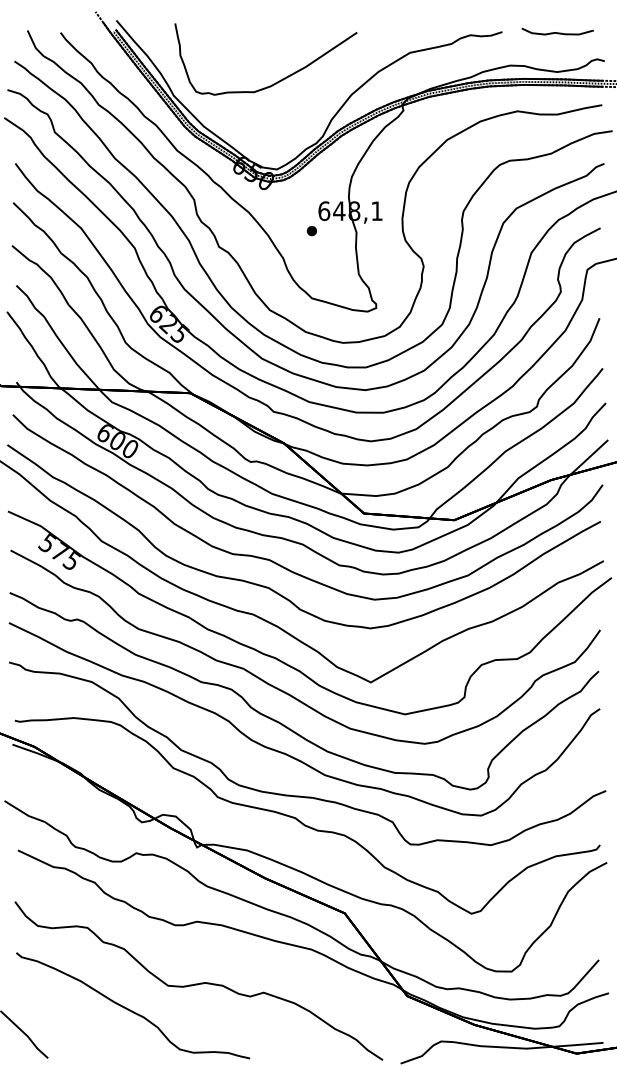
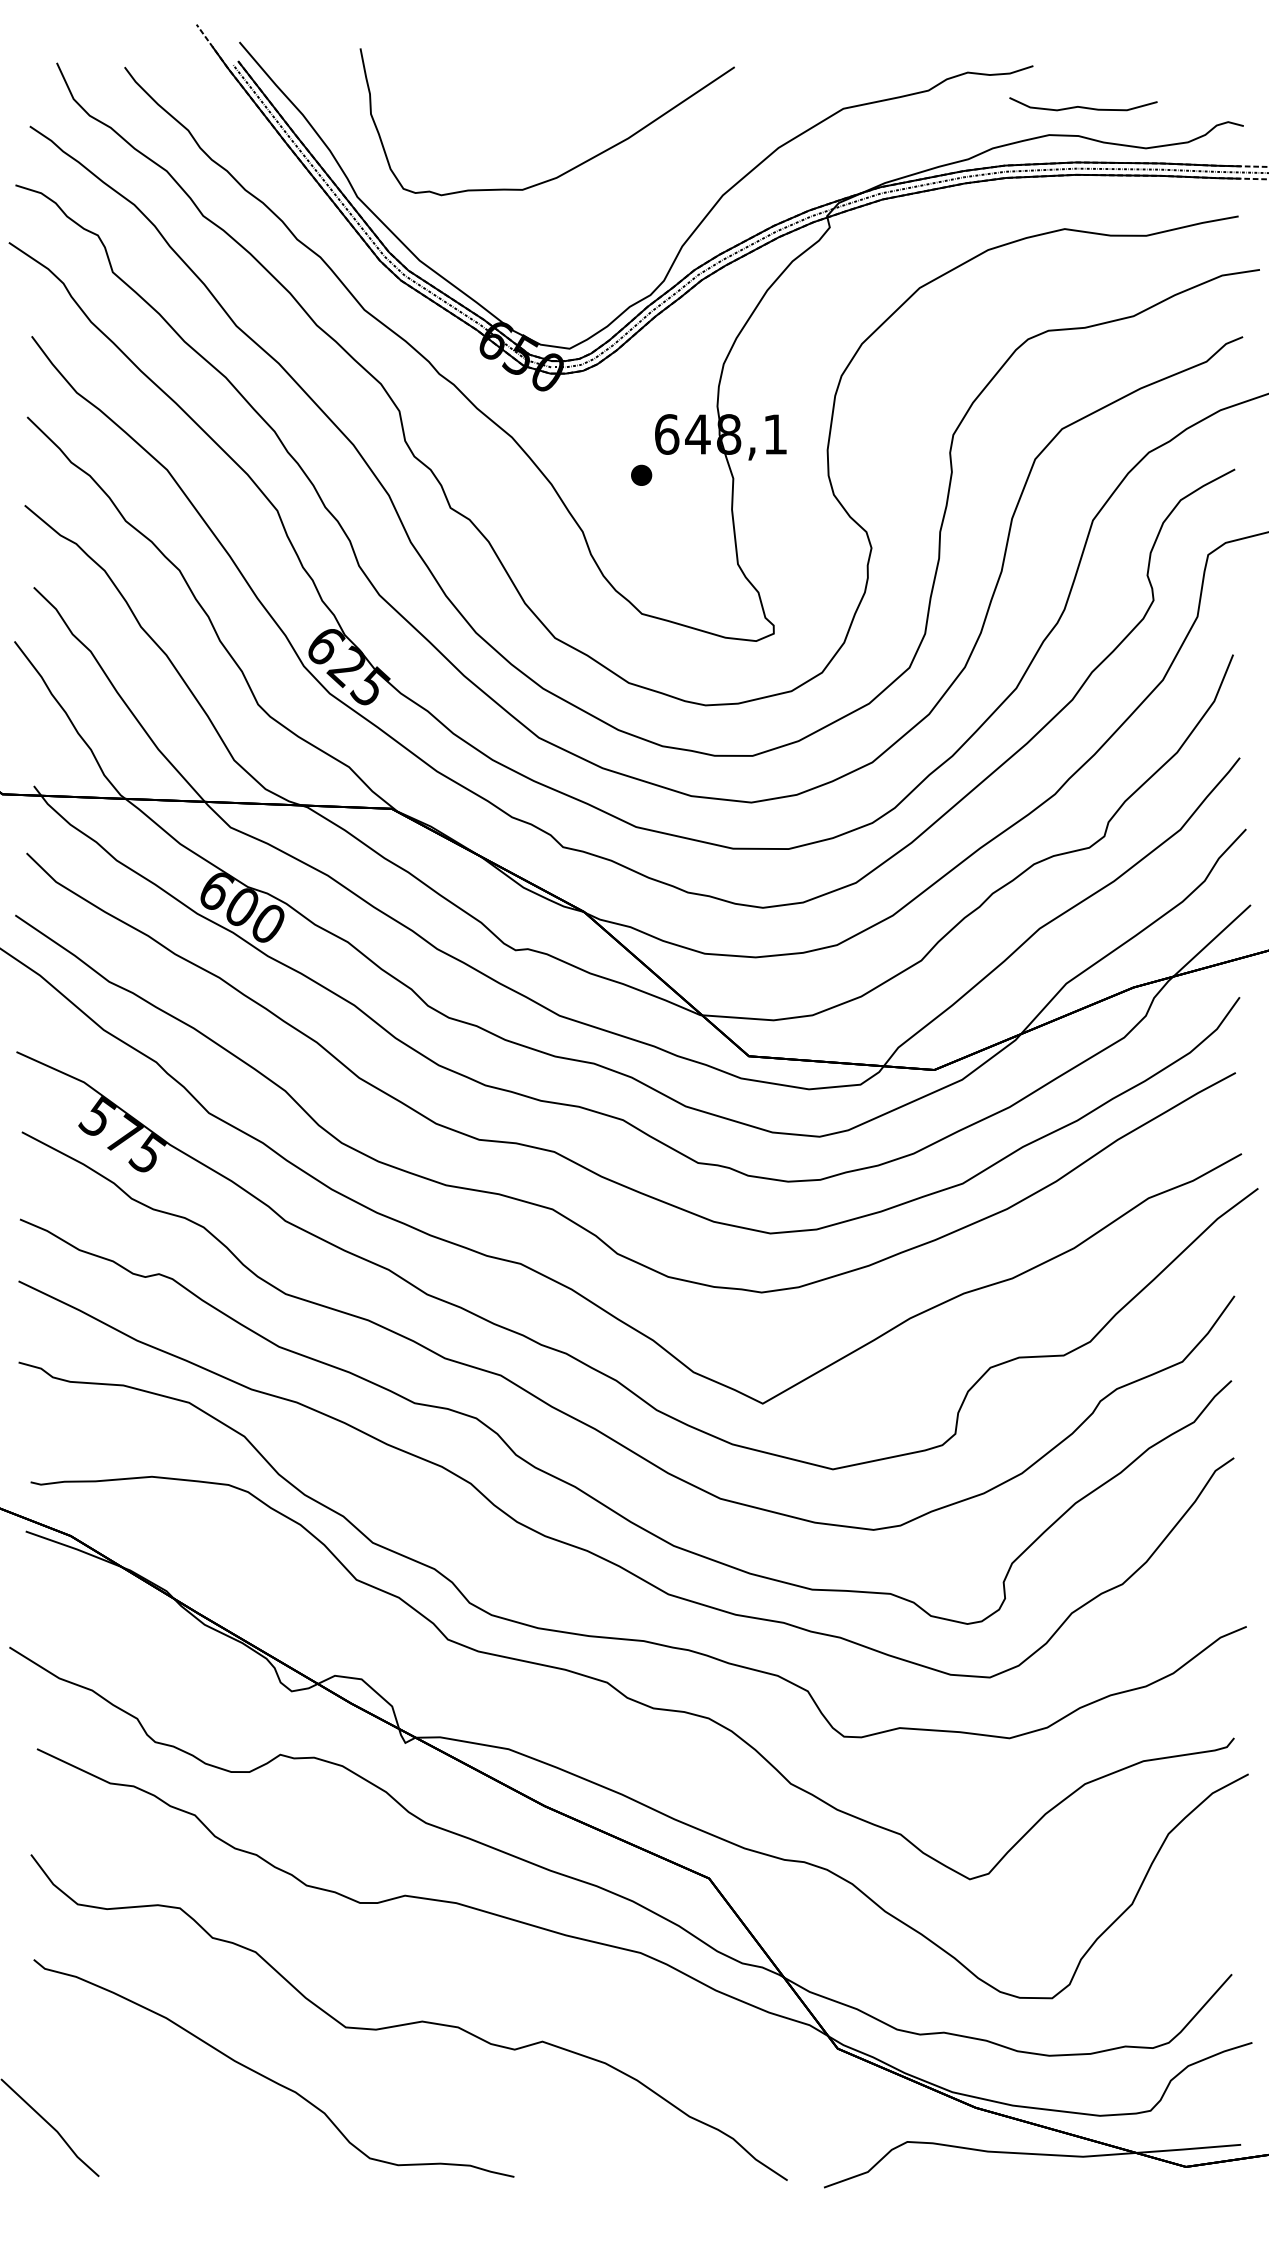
curve: (557, 32) -> (1082, 106), moved

